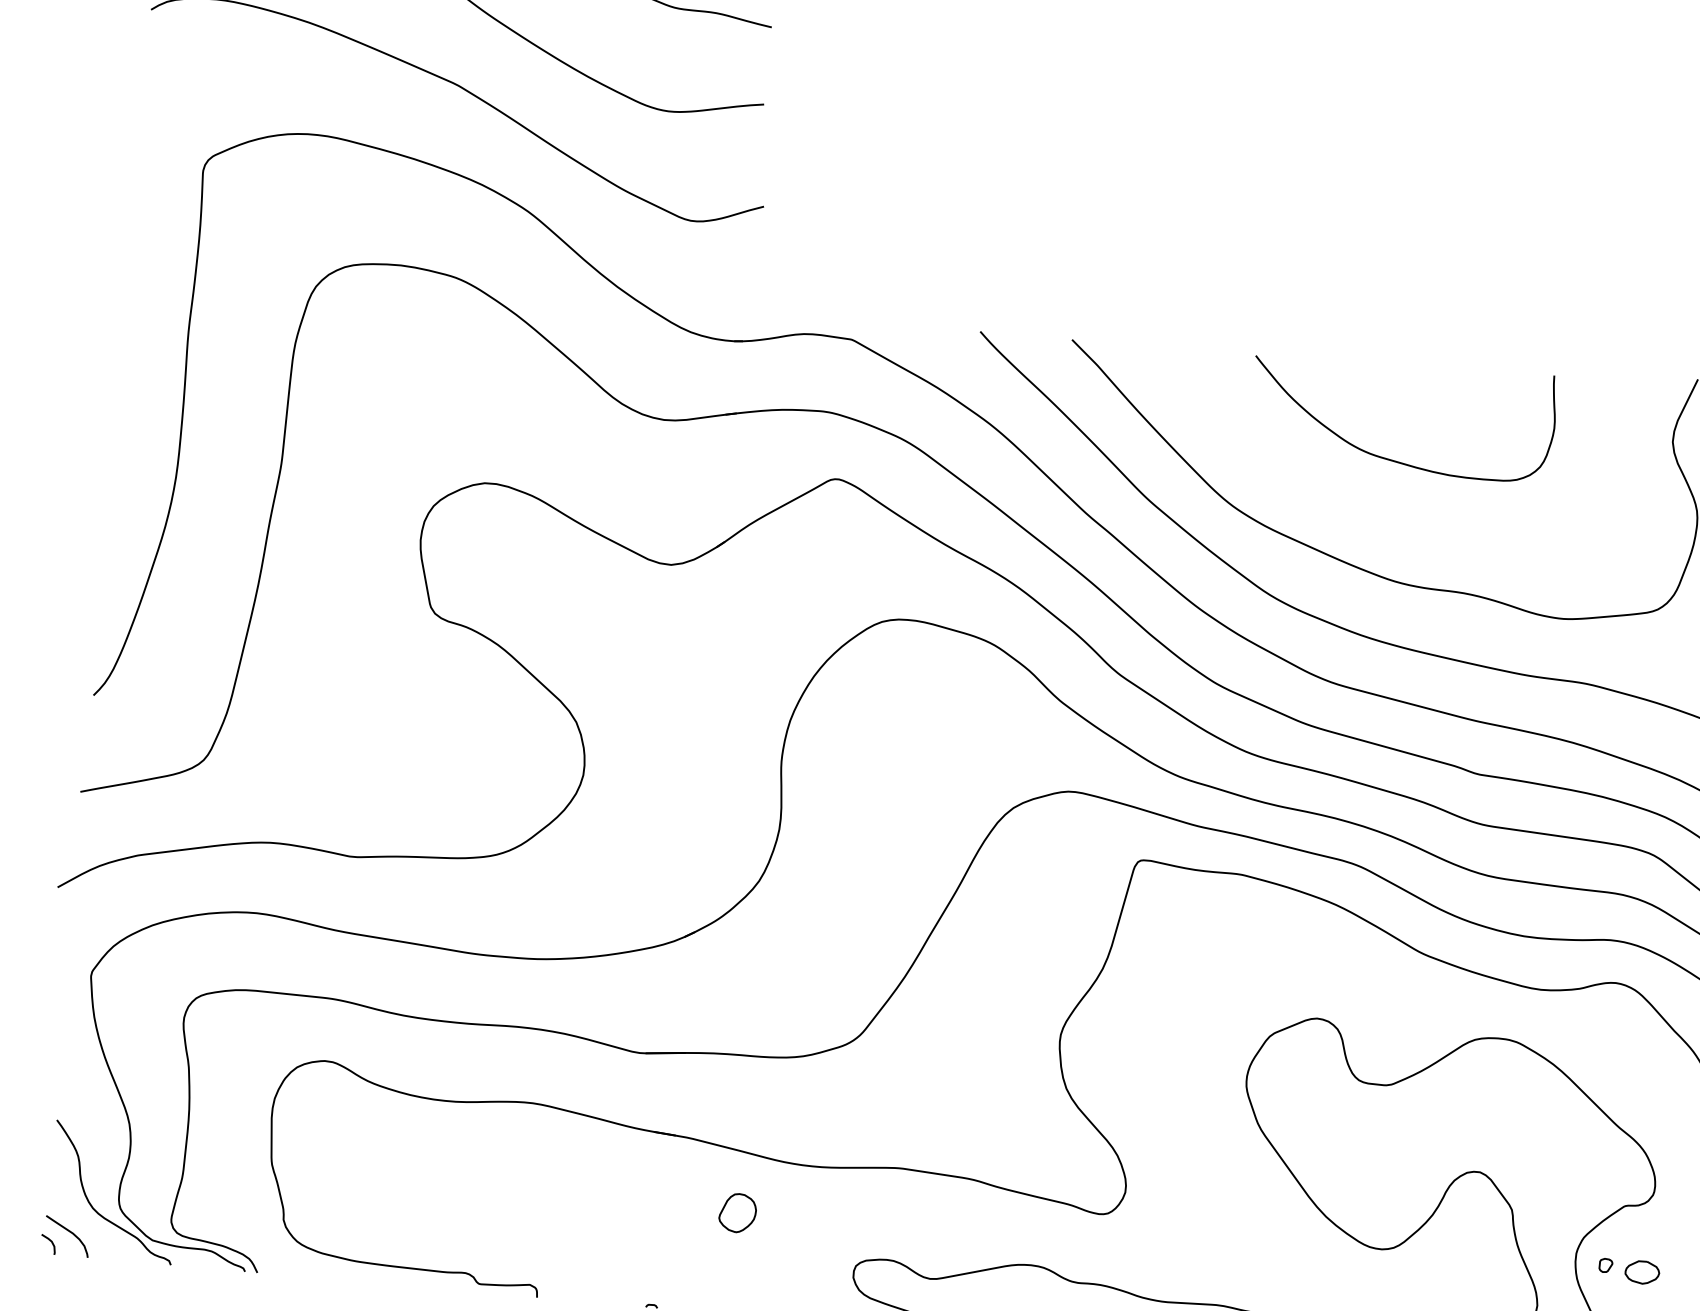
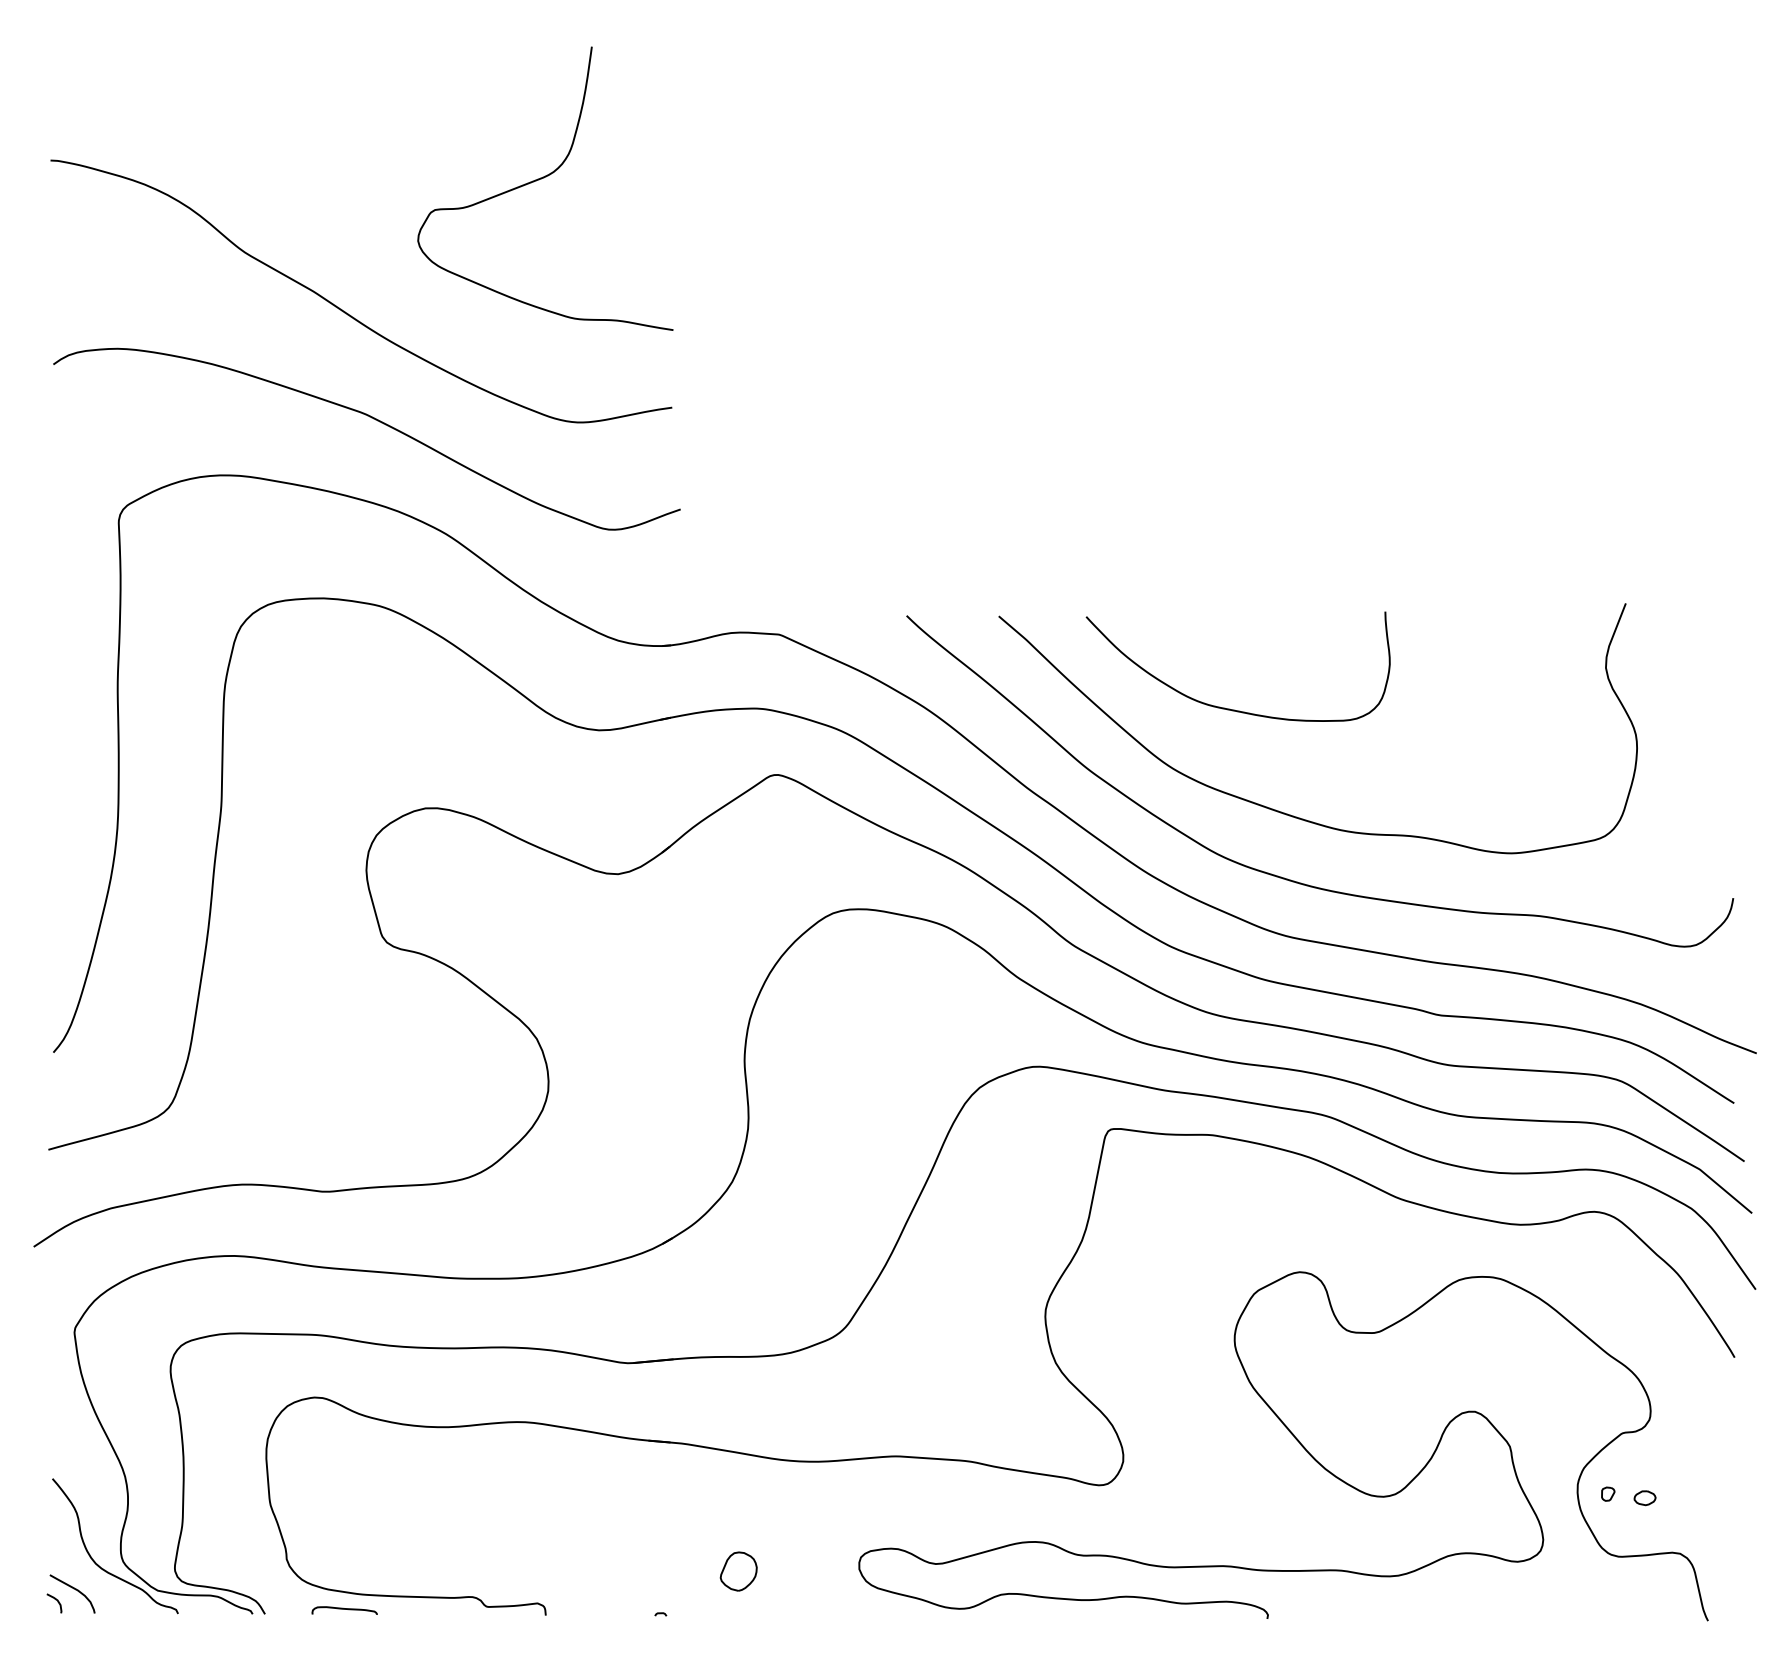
curve: (1390, 459) -> (1229, 708), moved
part: (737, 1213) -> (738, 1571), moved
part: (1641, 1272) -> (1644, 1498), size x0.62
curve: (336, 1274) -> (344, 1609), added

